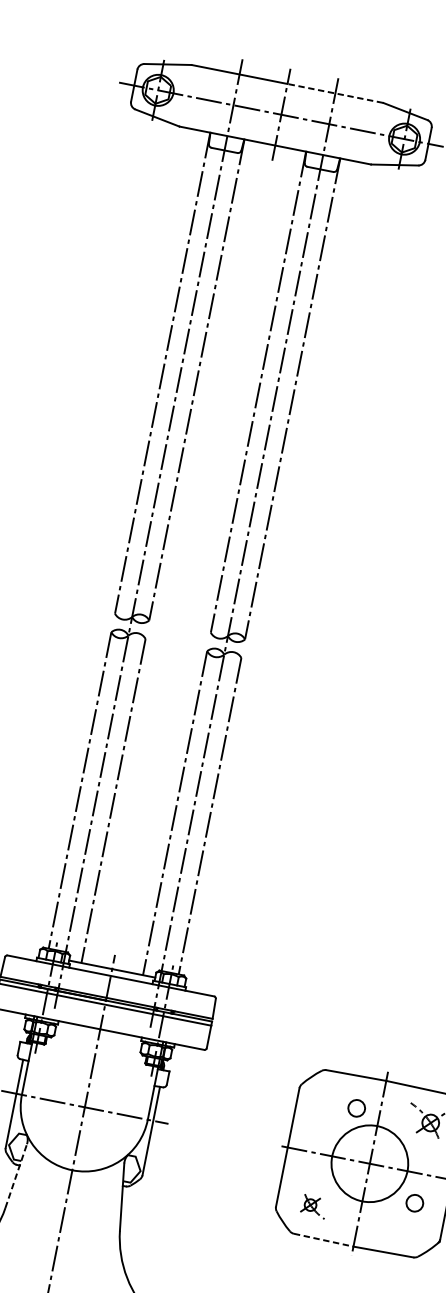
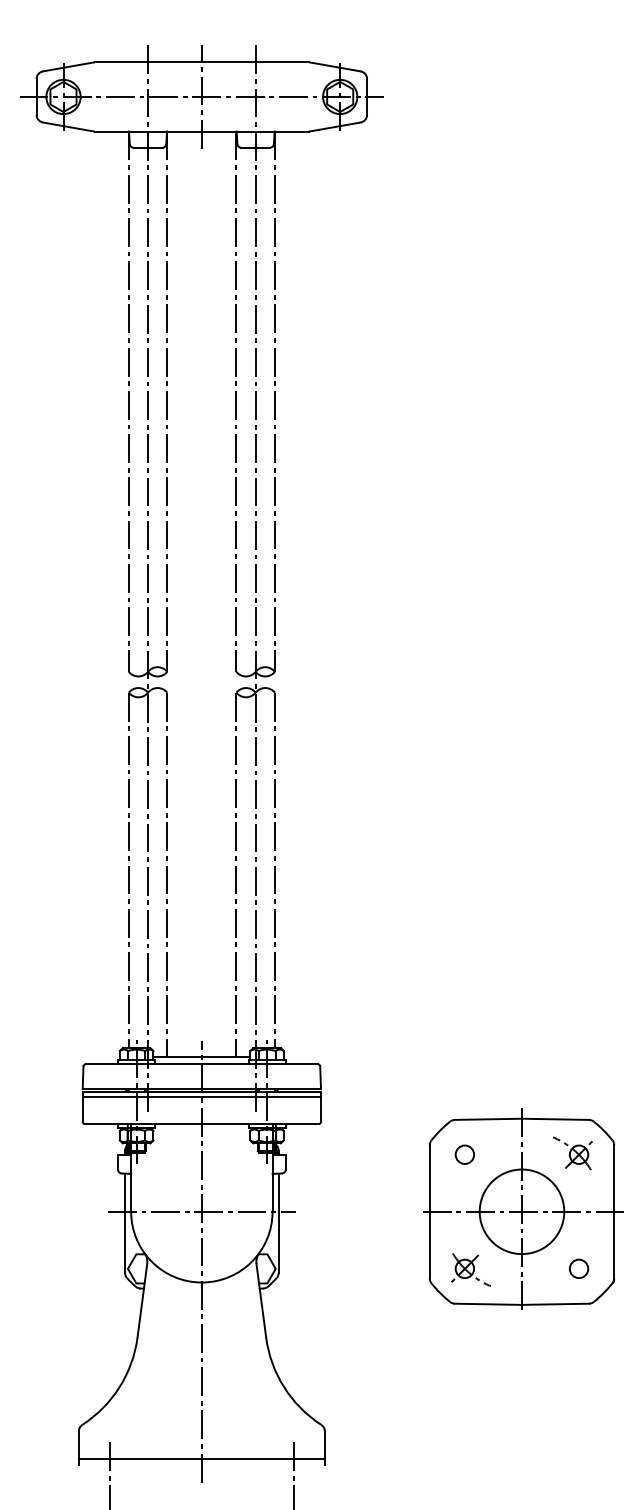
line: (335, 93) -> (255, 62), dashed -> solid
circle: (356, 1108) -> (464, 1154), moved
line: (16, 1175) -> (142, 1300), dashed -> solid
circle: (415, 1203) -> (579, 1268), moved
part: (313, 1206) -> (470, 1269), size x1.43
line: (323, 1240) -> (488, 1304), dashed -> solid

